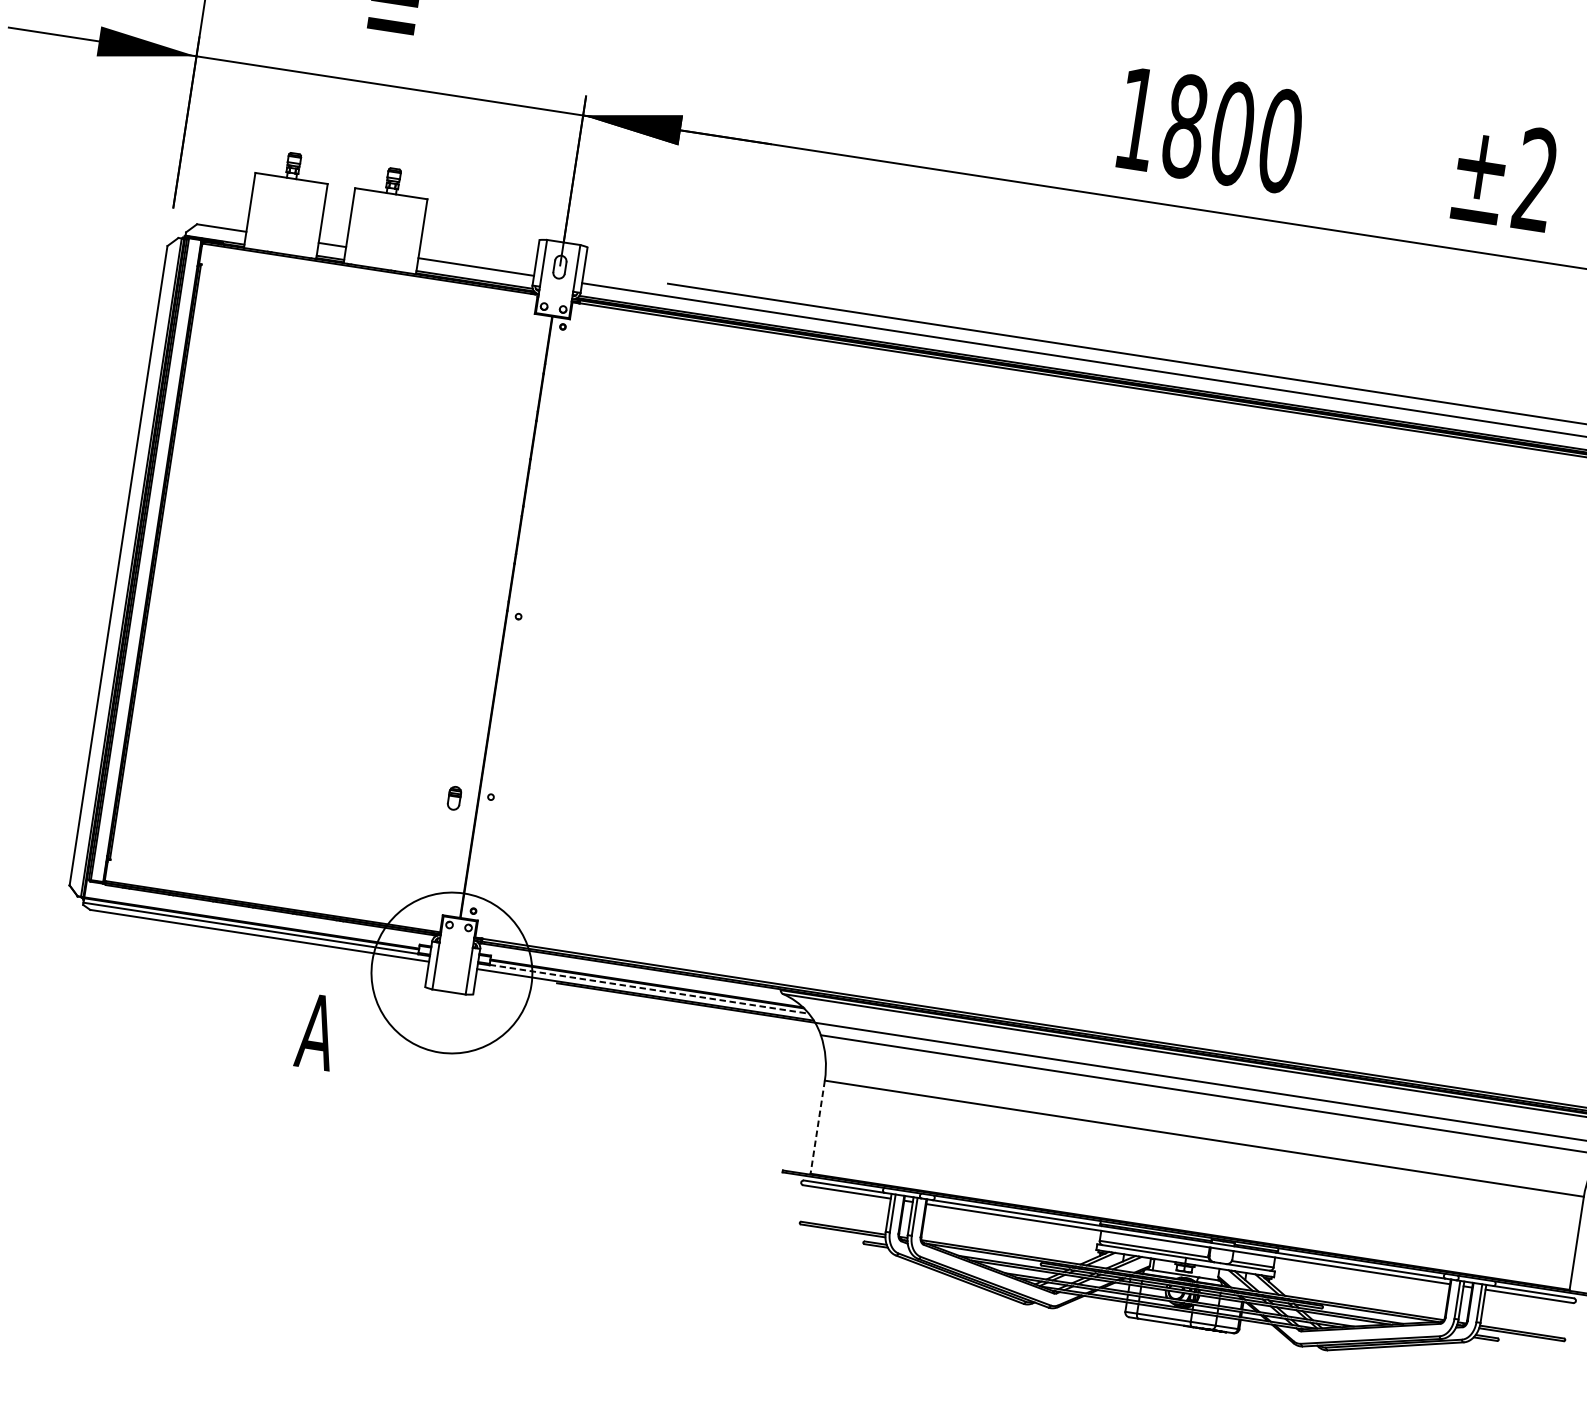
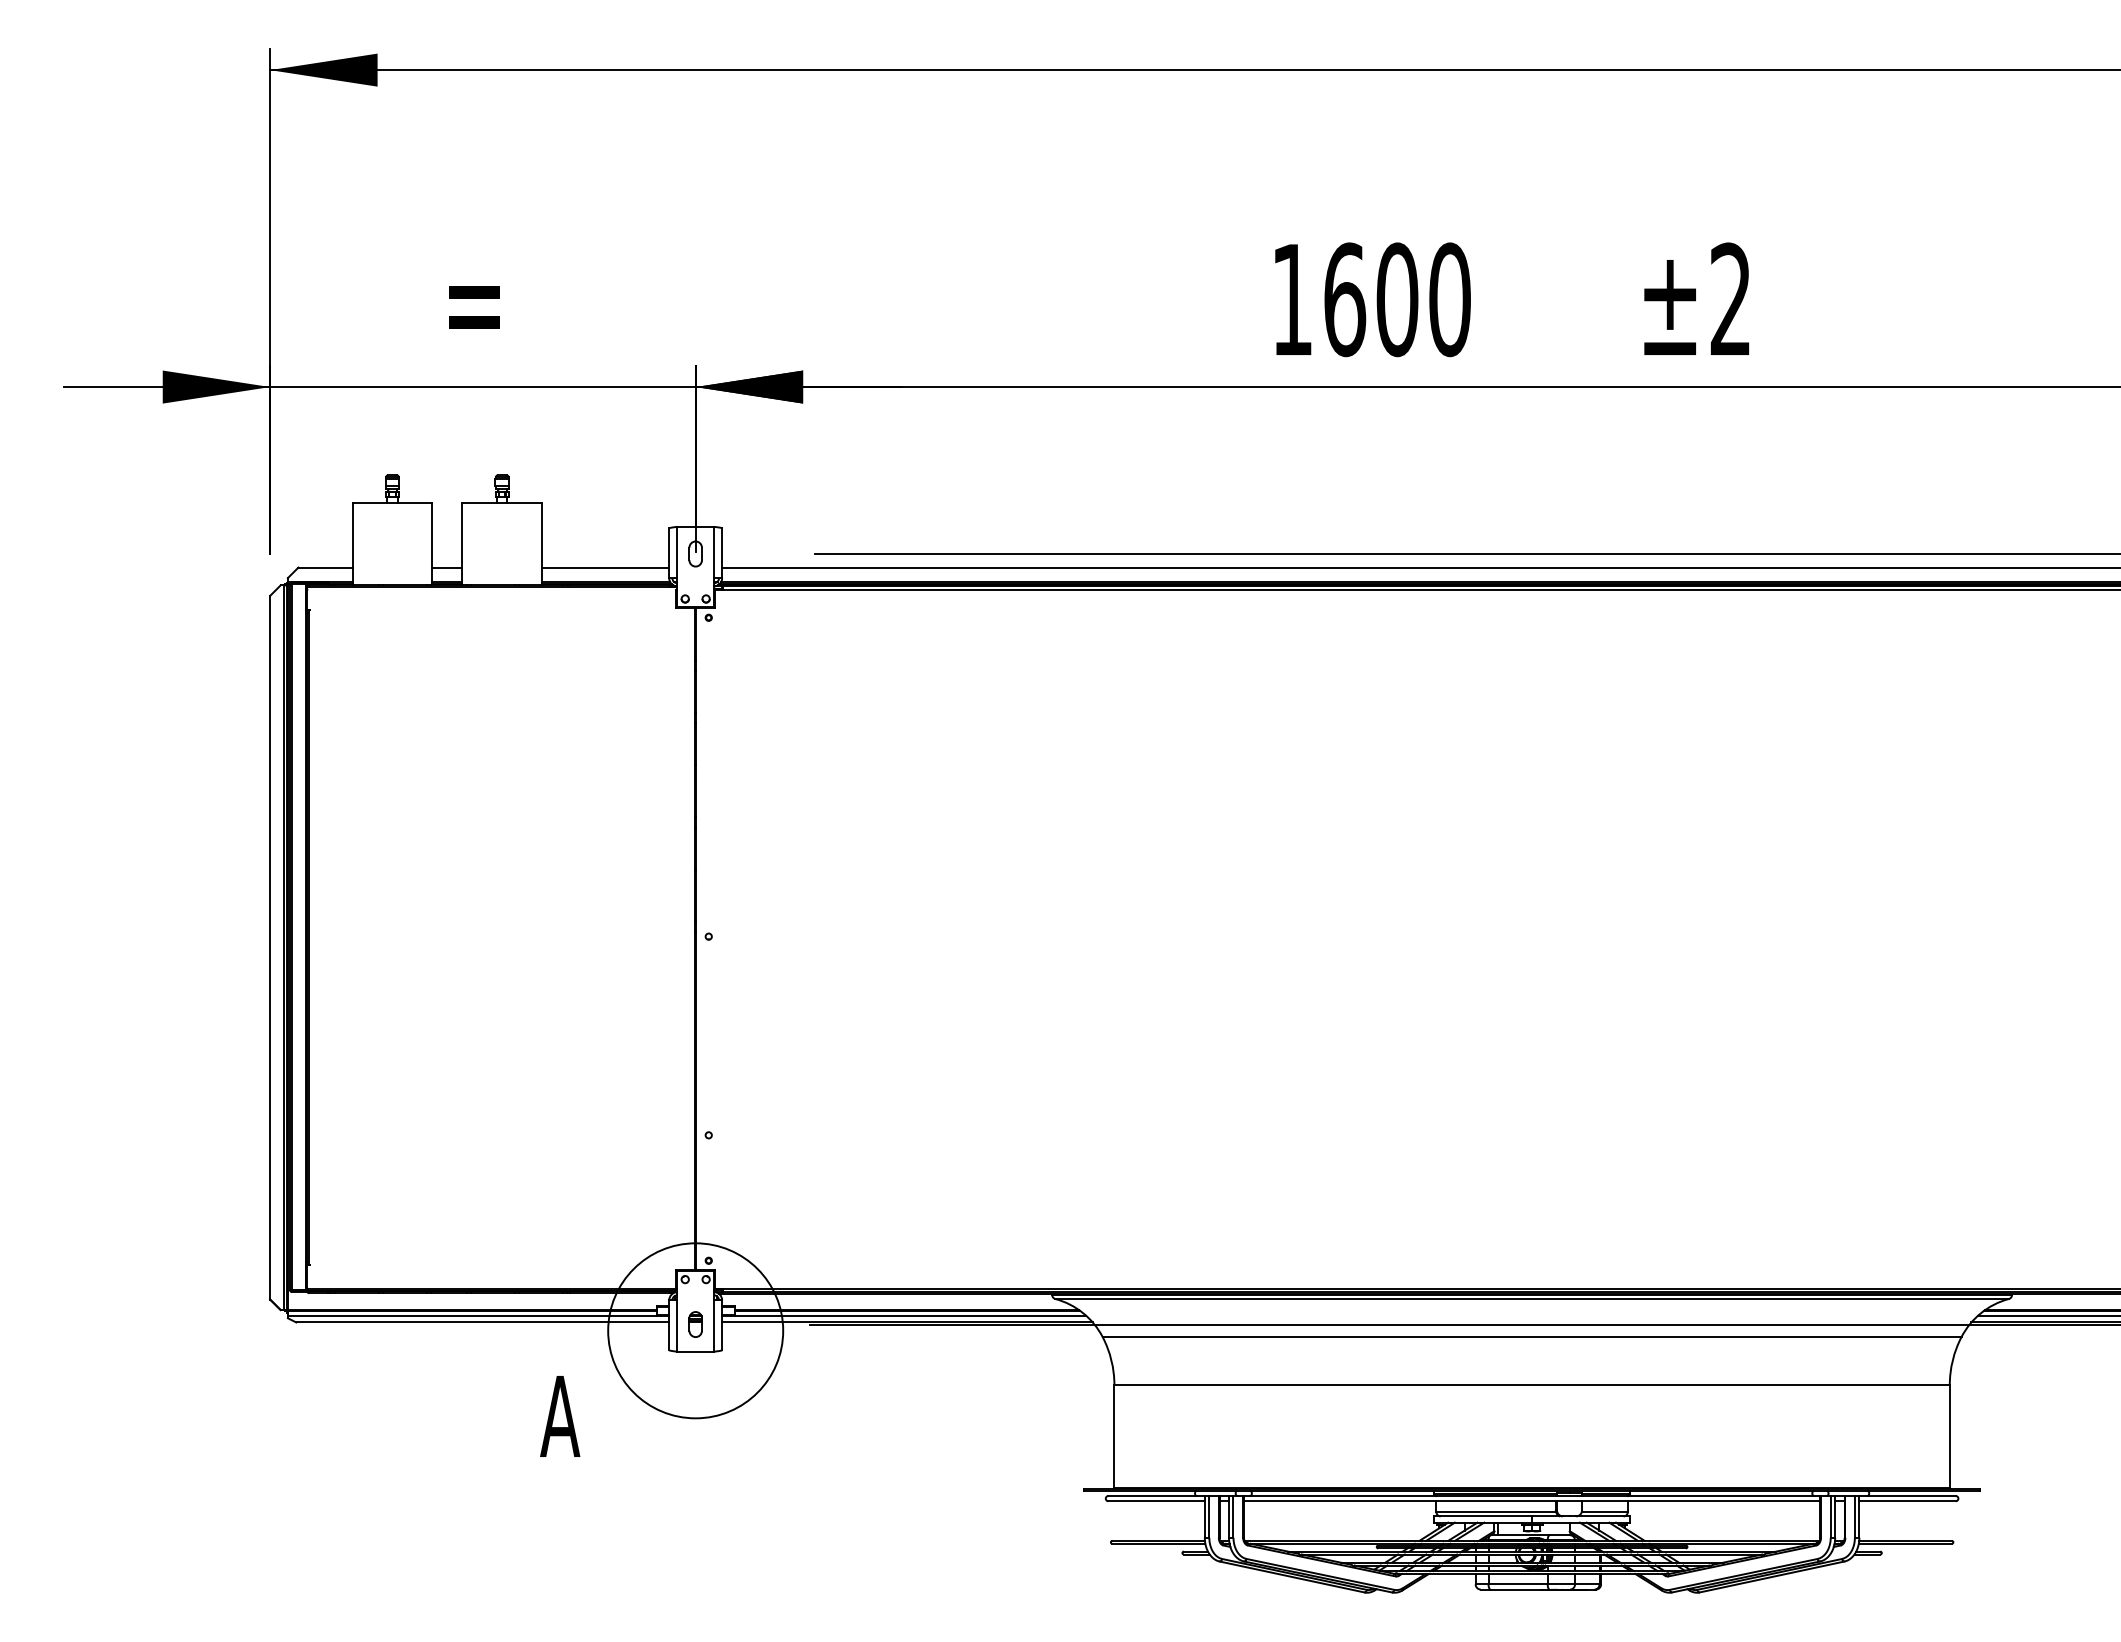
text: (1185, 126) -> (1345, 299), 1800 -> 1600
part: (454, 798) -> (695, 1324), moved
line: (649, 988) -> (910, 1315), dashed -> solid
line: (817, 1127) -> (1114, 1436), dashed -> solid

